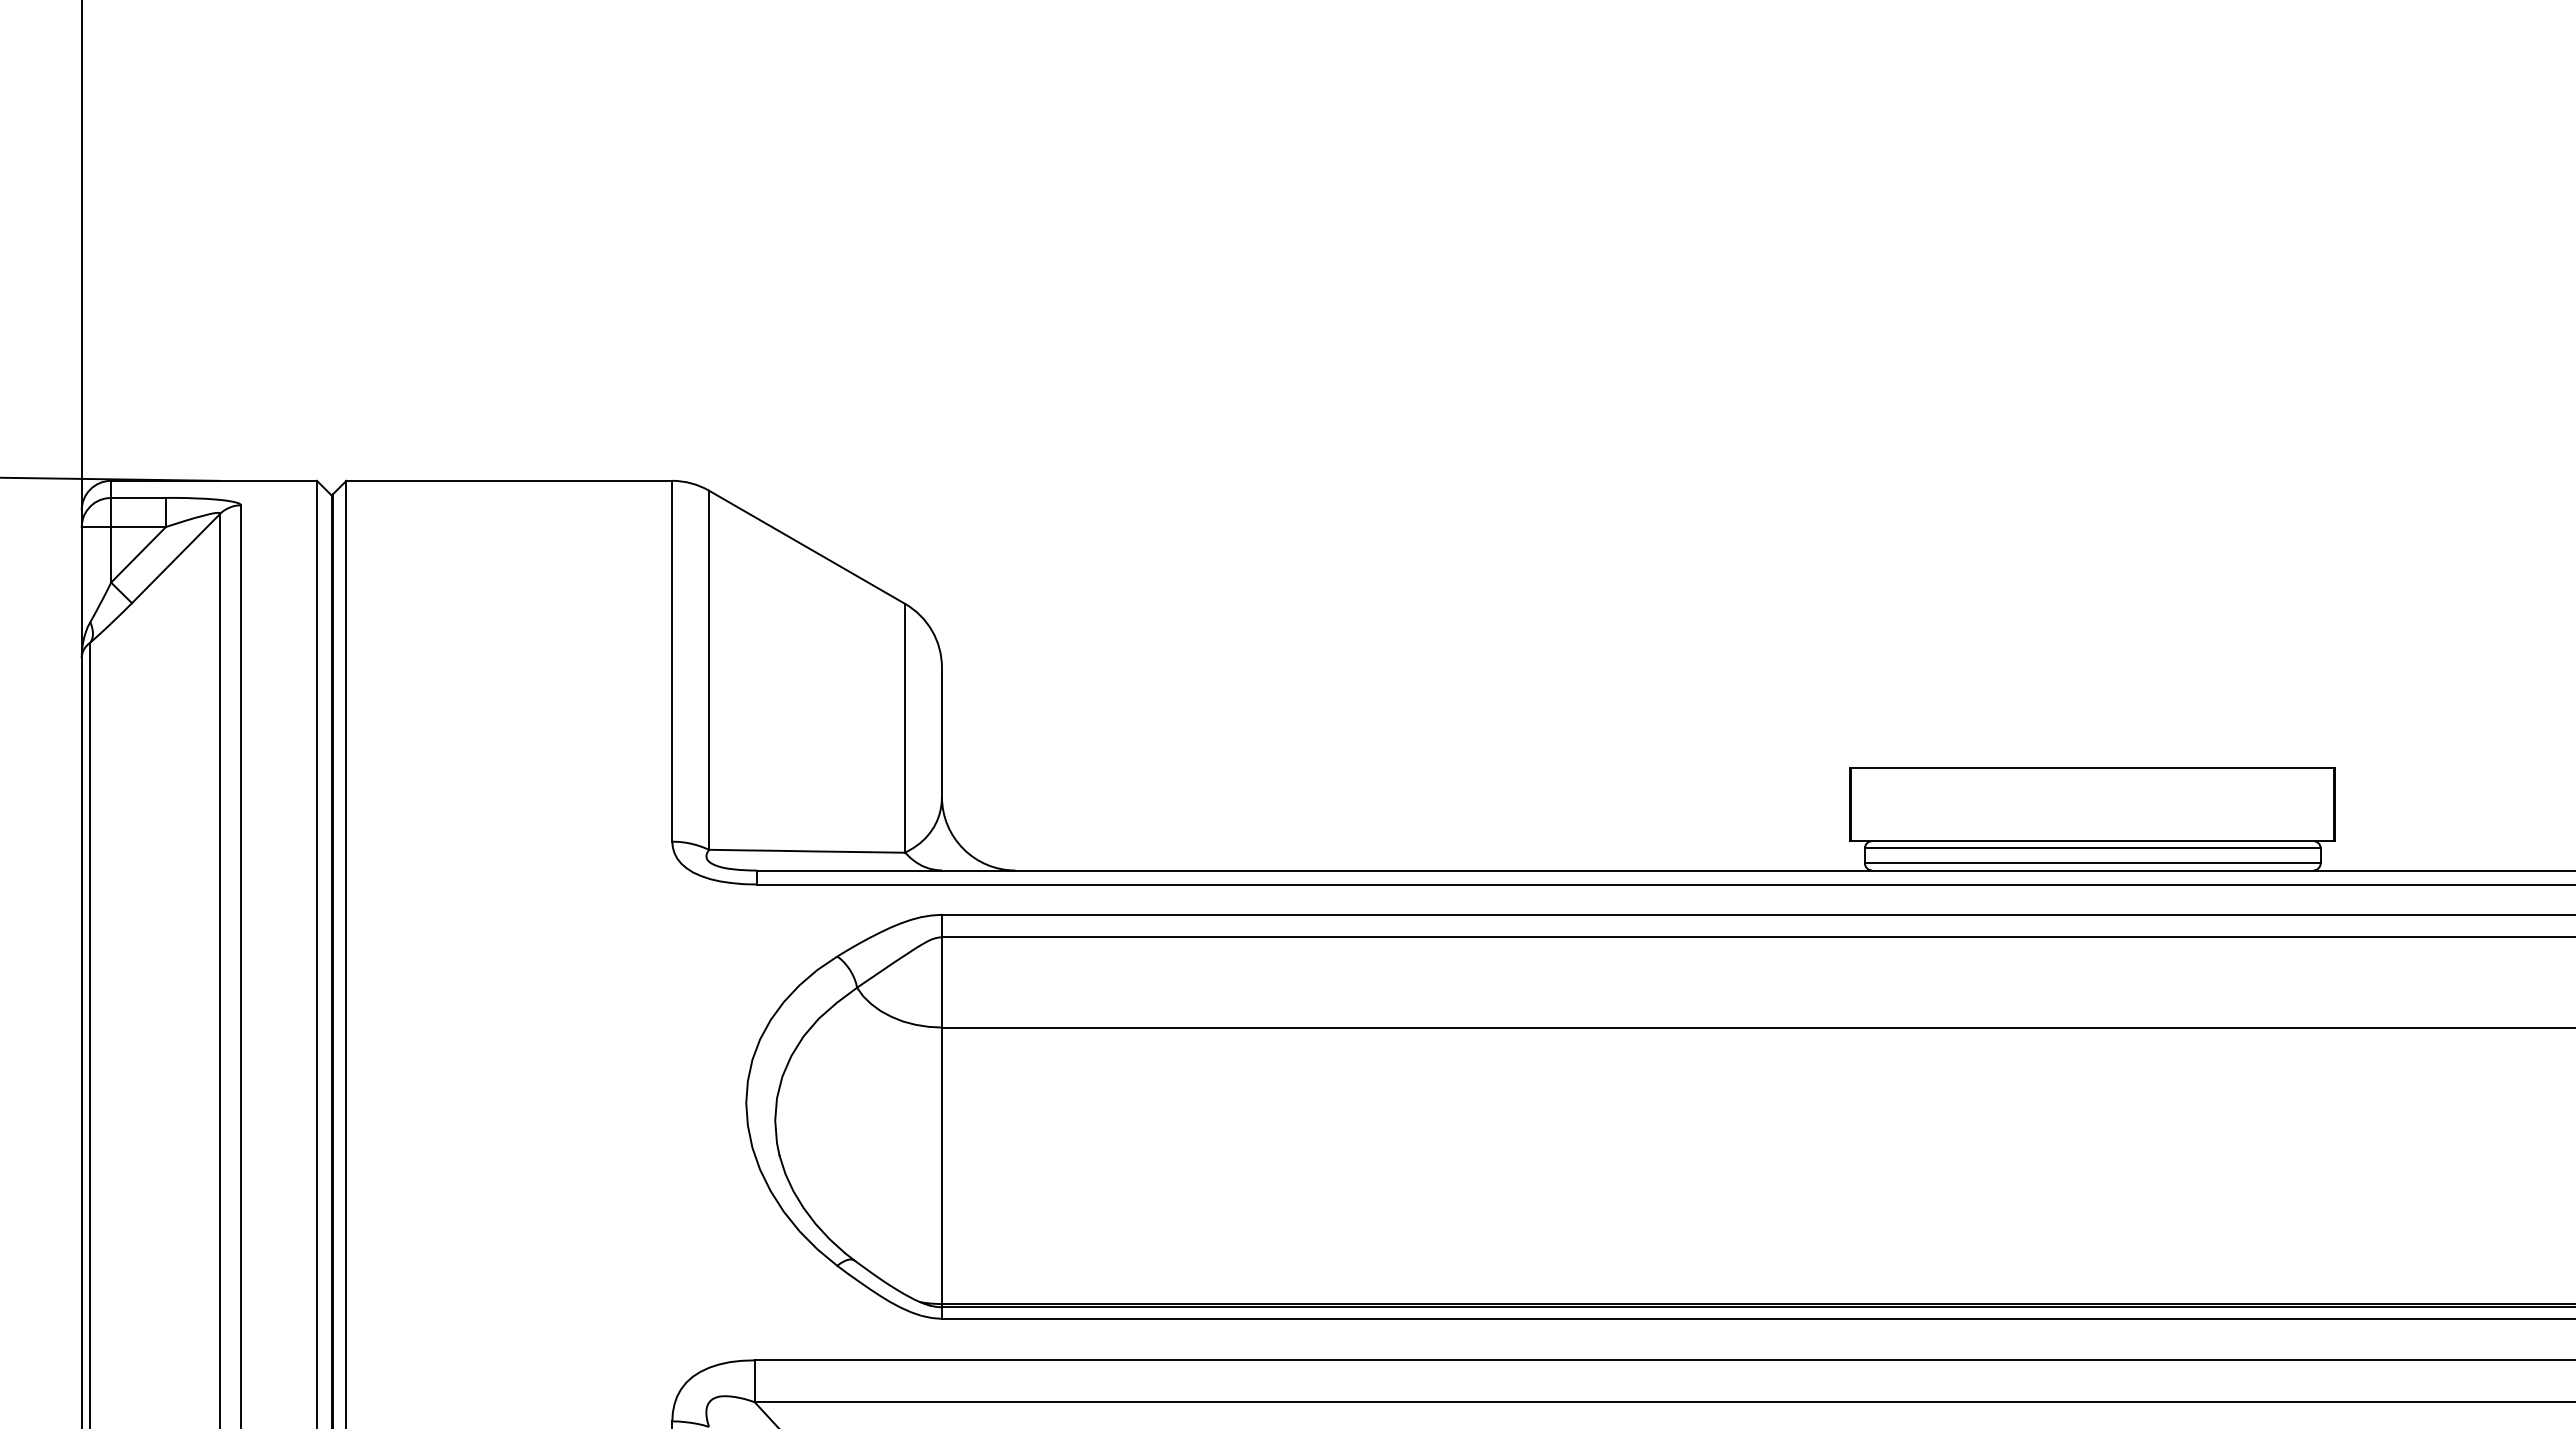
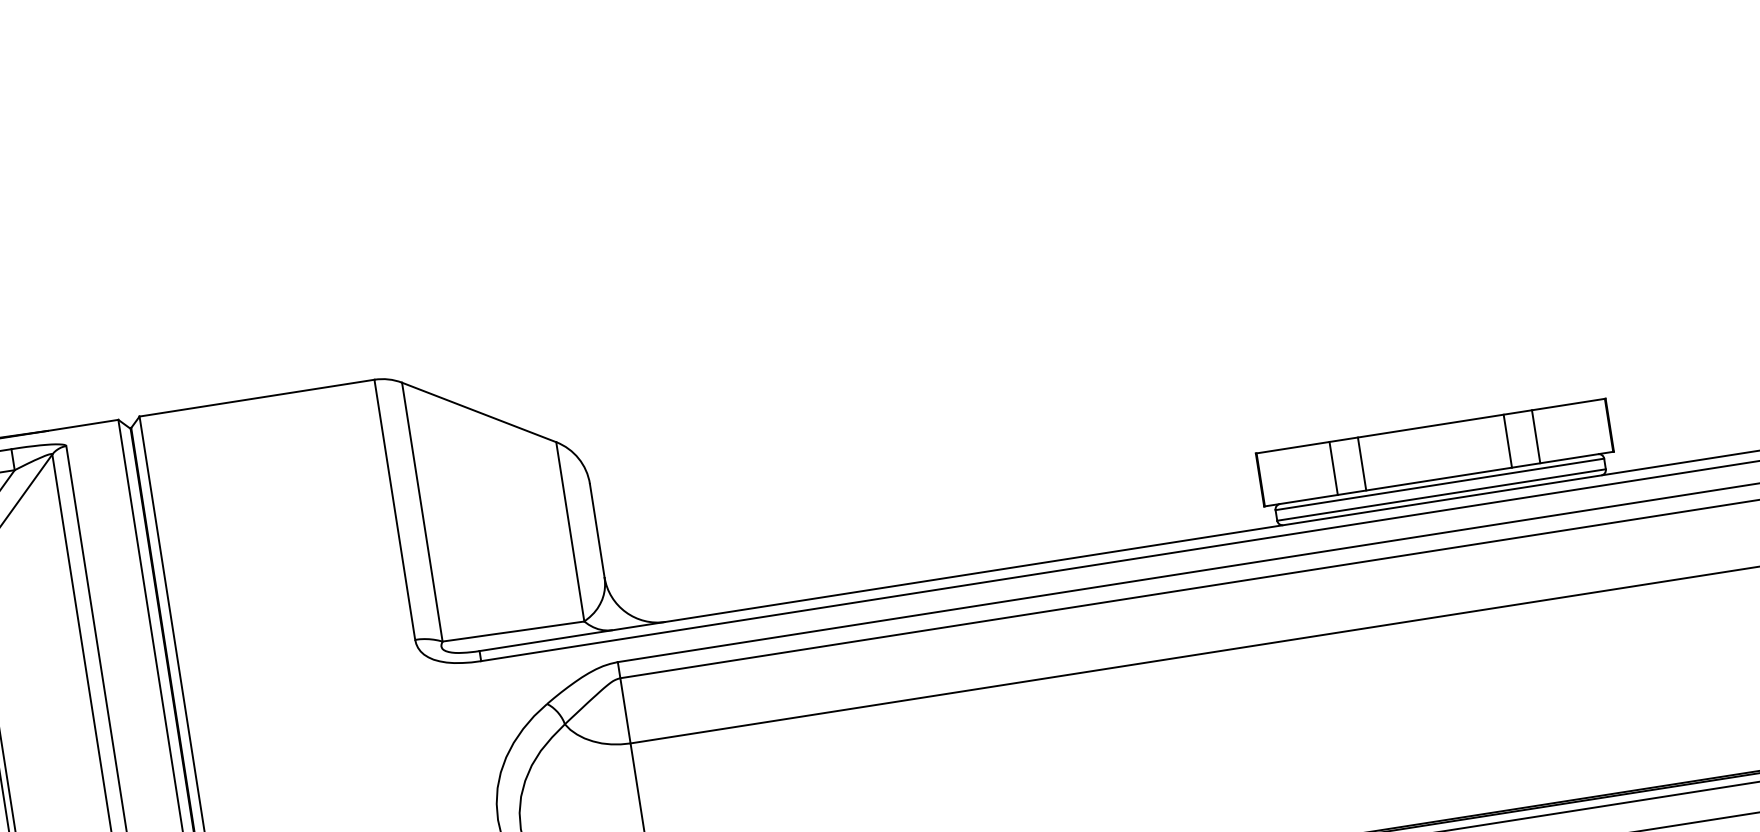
line: (1952, 804) -> (1333, 468), added
line: (1991, 804) -> (1361, 464), added
line: (2193, 804) -> (1507, 441), added
line: (2233, 804) -> (1536, 436), added

